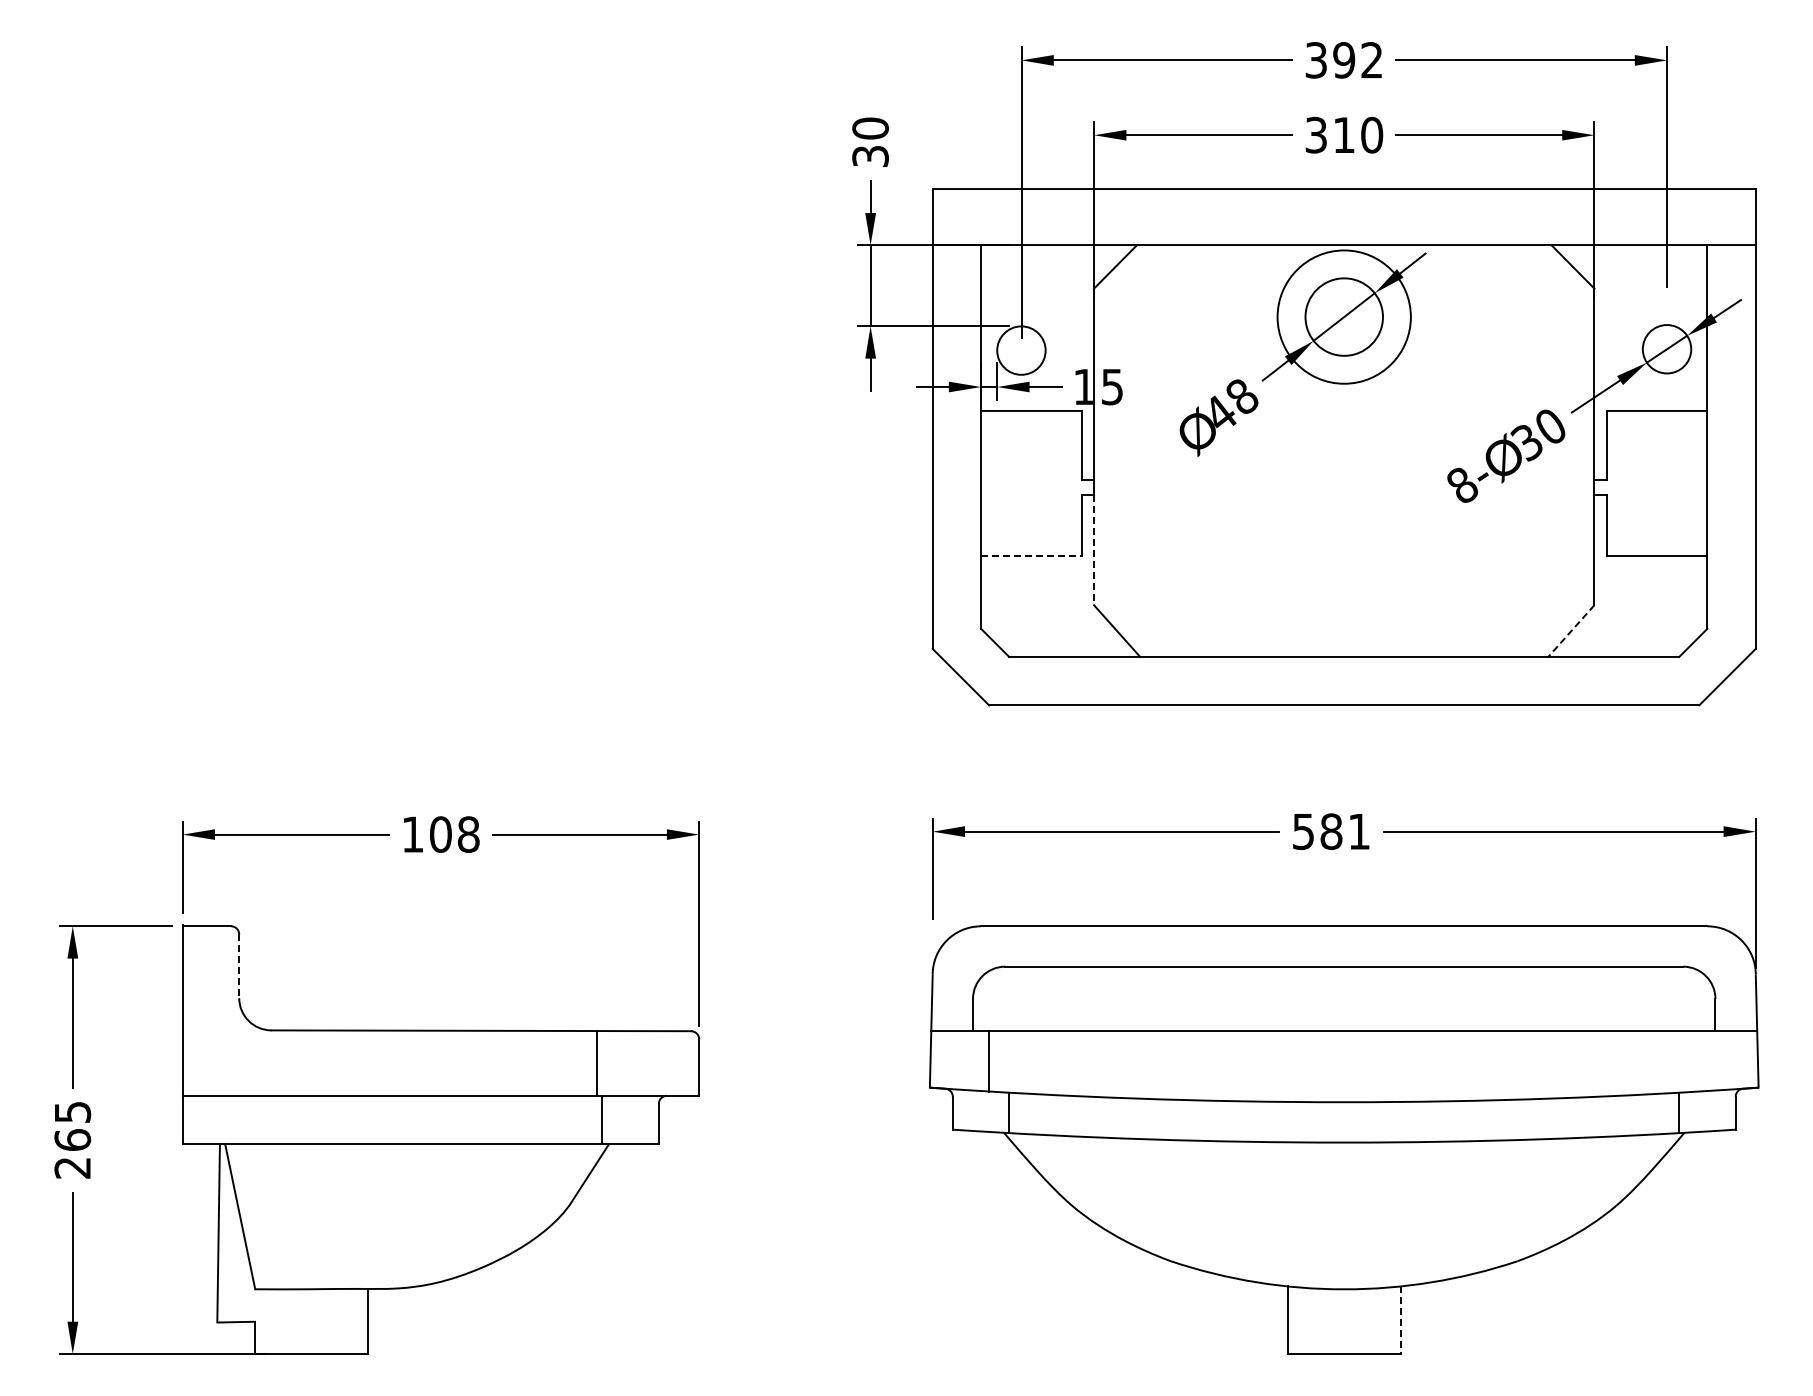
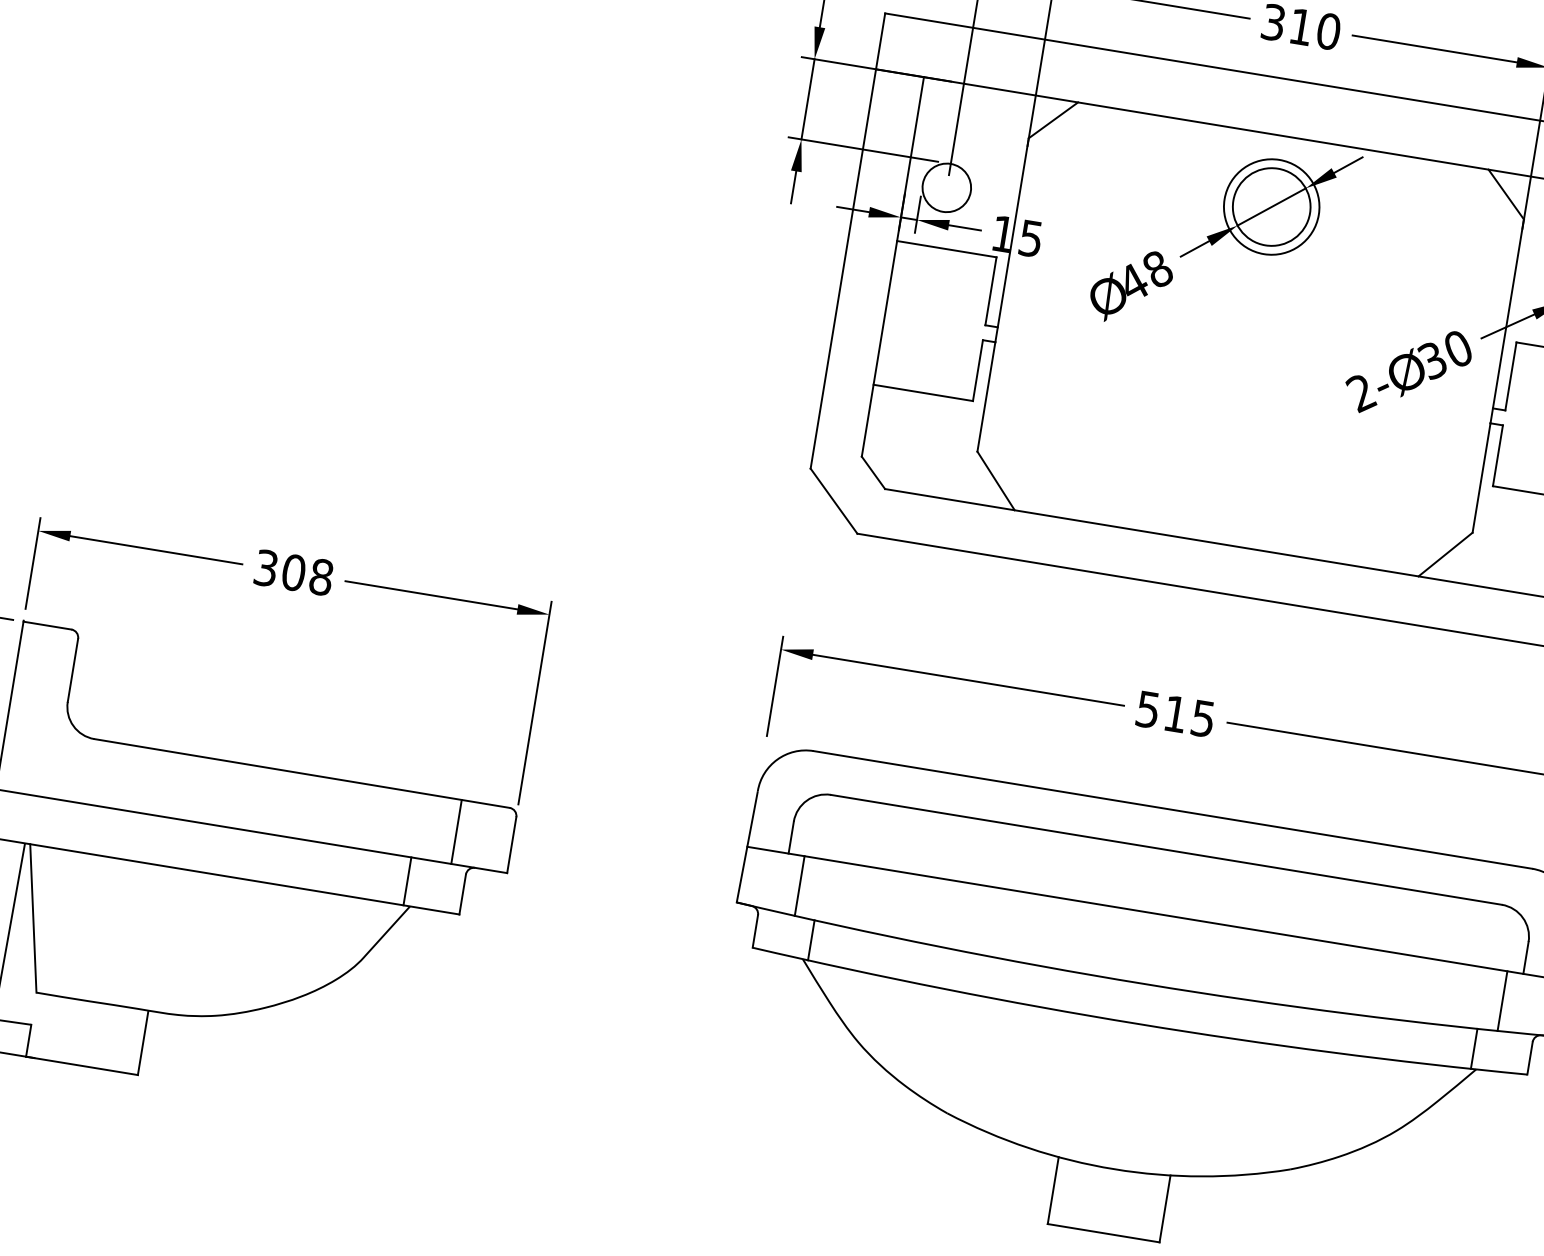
circle: (1343, 316) -> (1271, 206), size x0.71
text: (1462, 486) -> (1361, 393), 8- -> 2-
line: (1094, 550) -> (986, 397), dashed -> solid
line: (1031, 556) -> (923, 393), dashed -> solid
line: (1571, 631) -> (1445, 555), dashed -> solid
text: (1344, 831) -> (1188, 716), 581 -> 515
text: (412, 834) -> (265, 568), 108 -> 308
line: (239, 966) -> (73, 670), dashed -> solid
line: (1699, 1061) -> (1502, 1001), added
line: (596, 1063) -> (456, 831), moved
line: (1400, 1320) -> (1164, 1209), dashed -> solid

